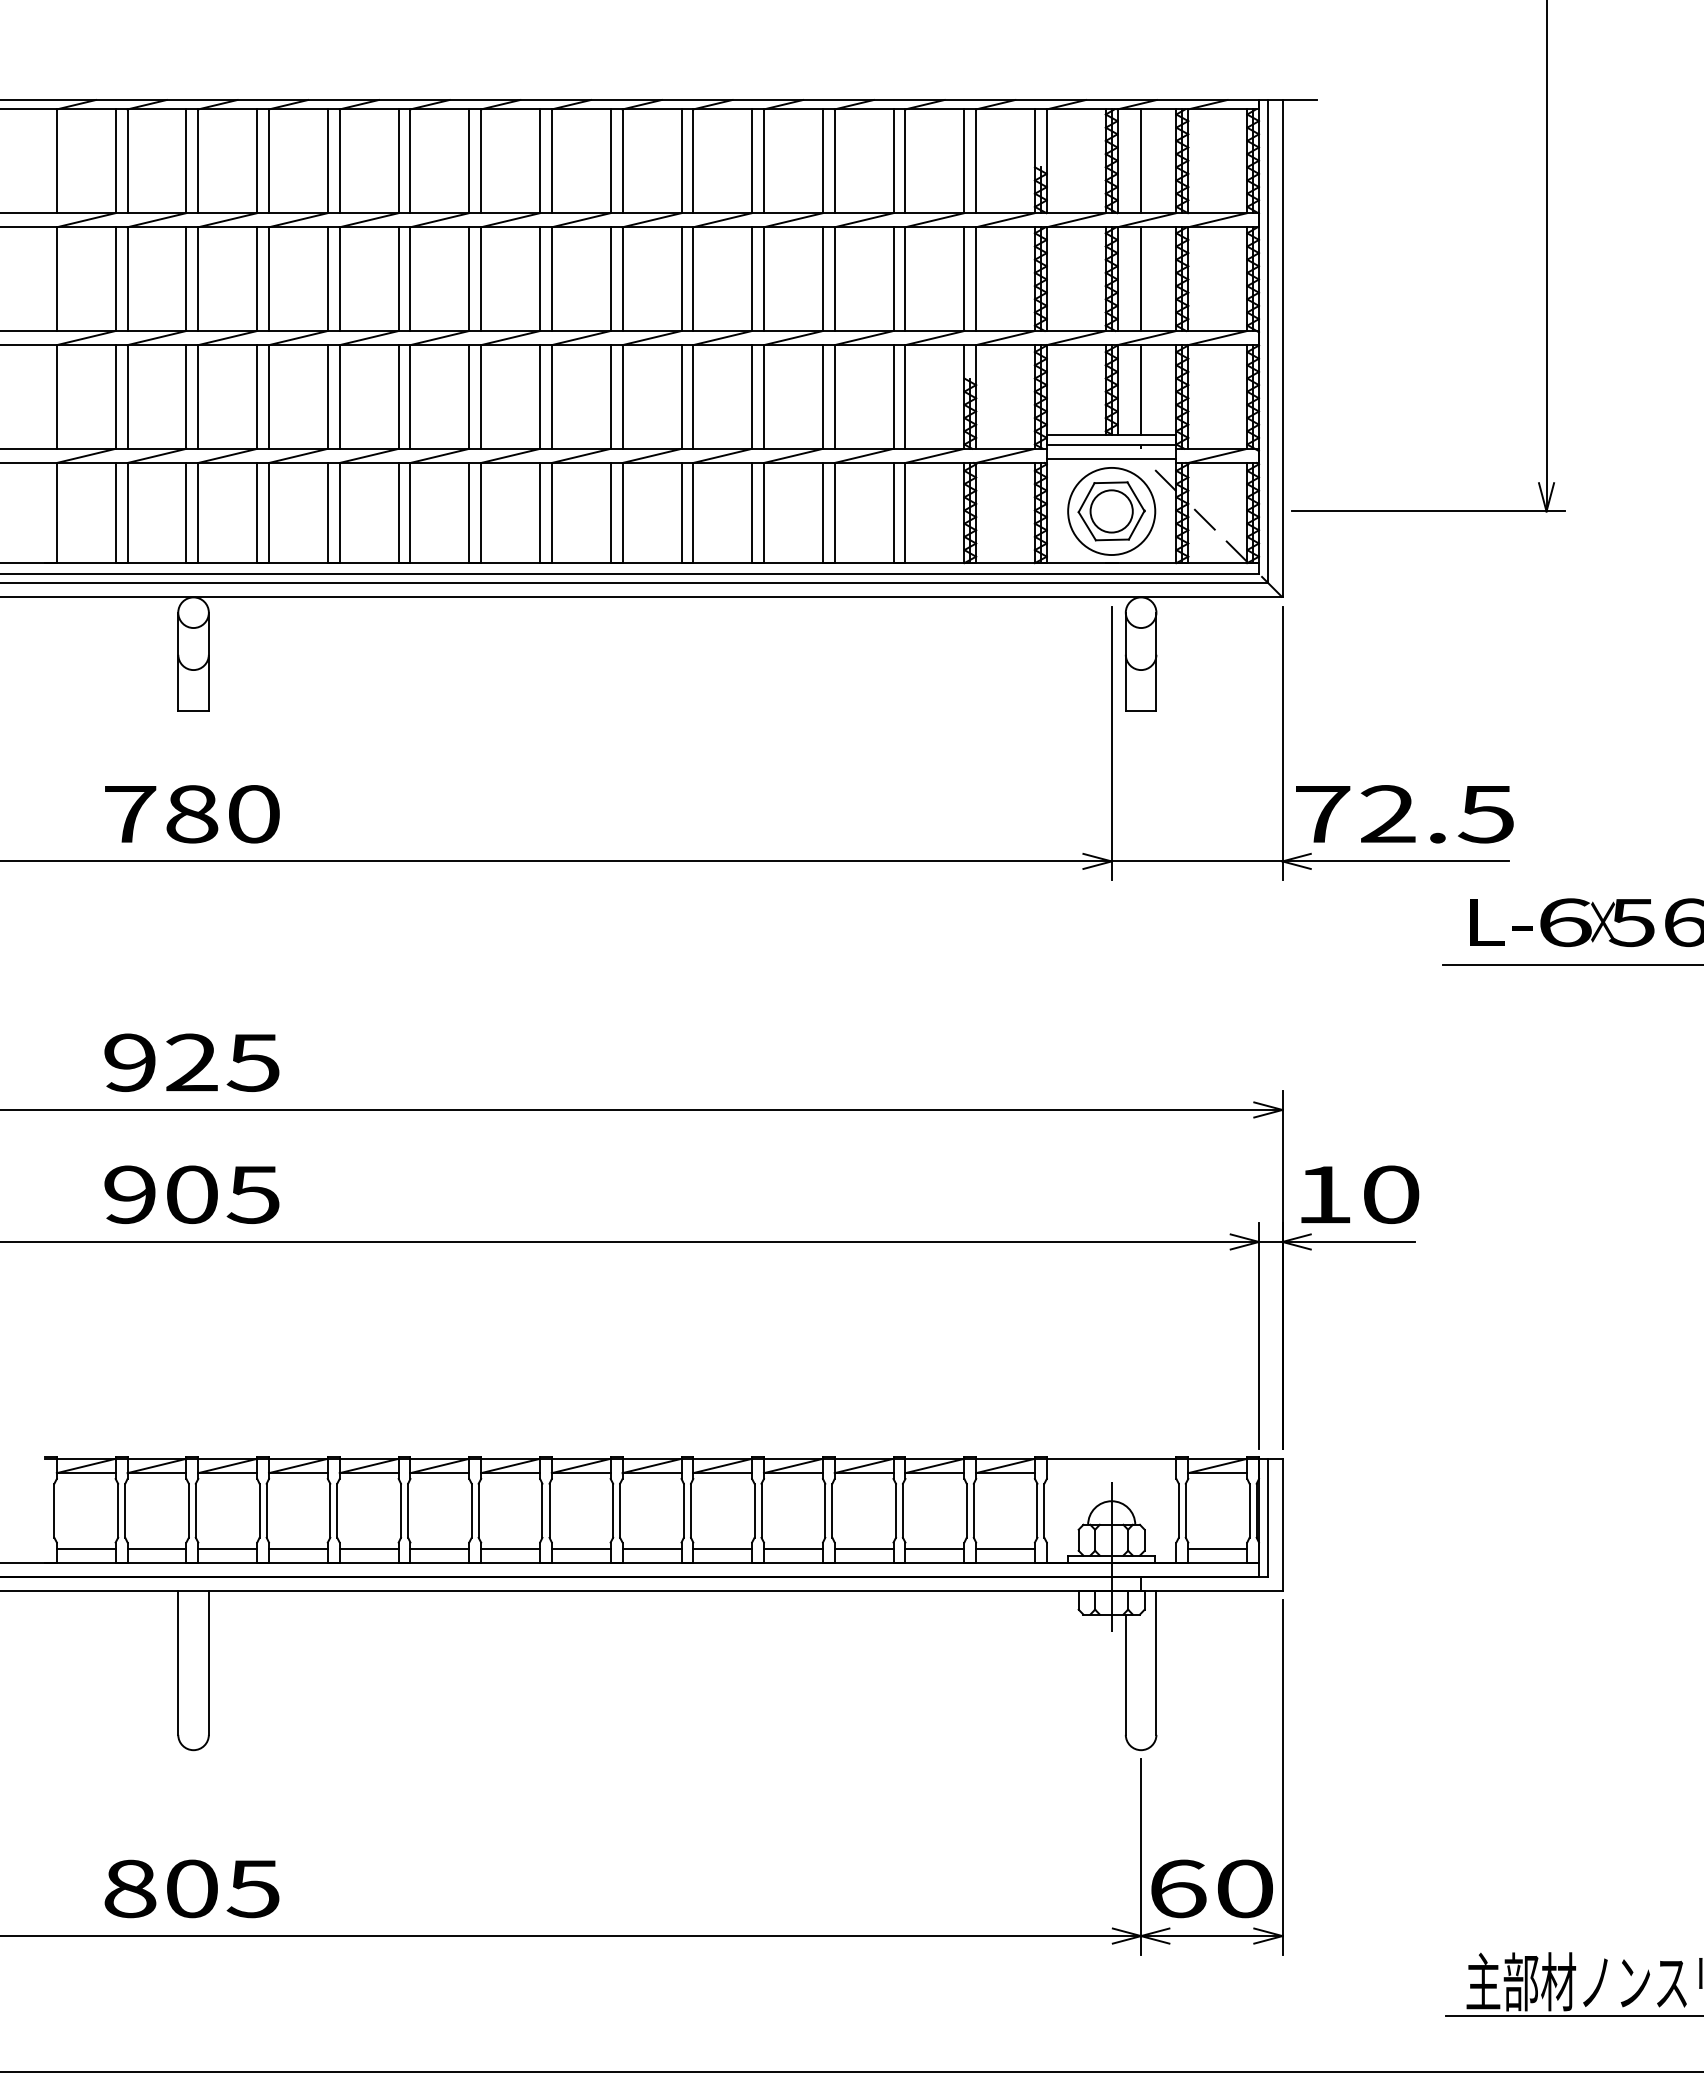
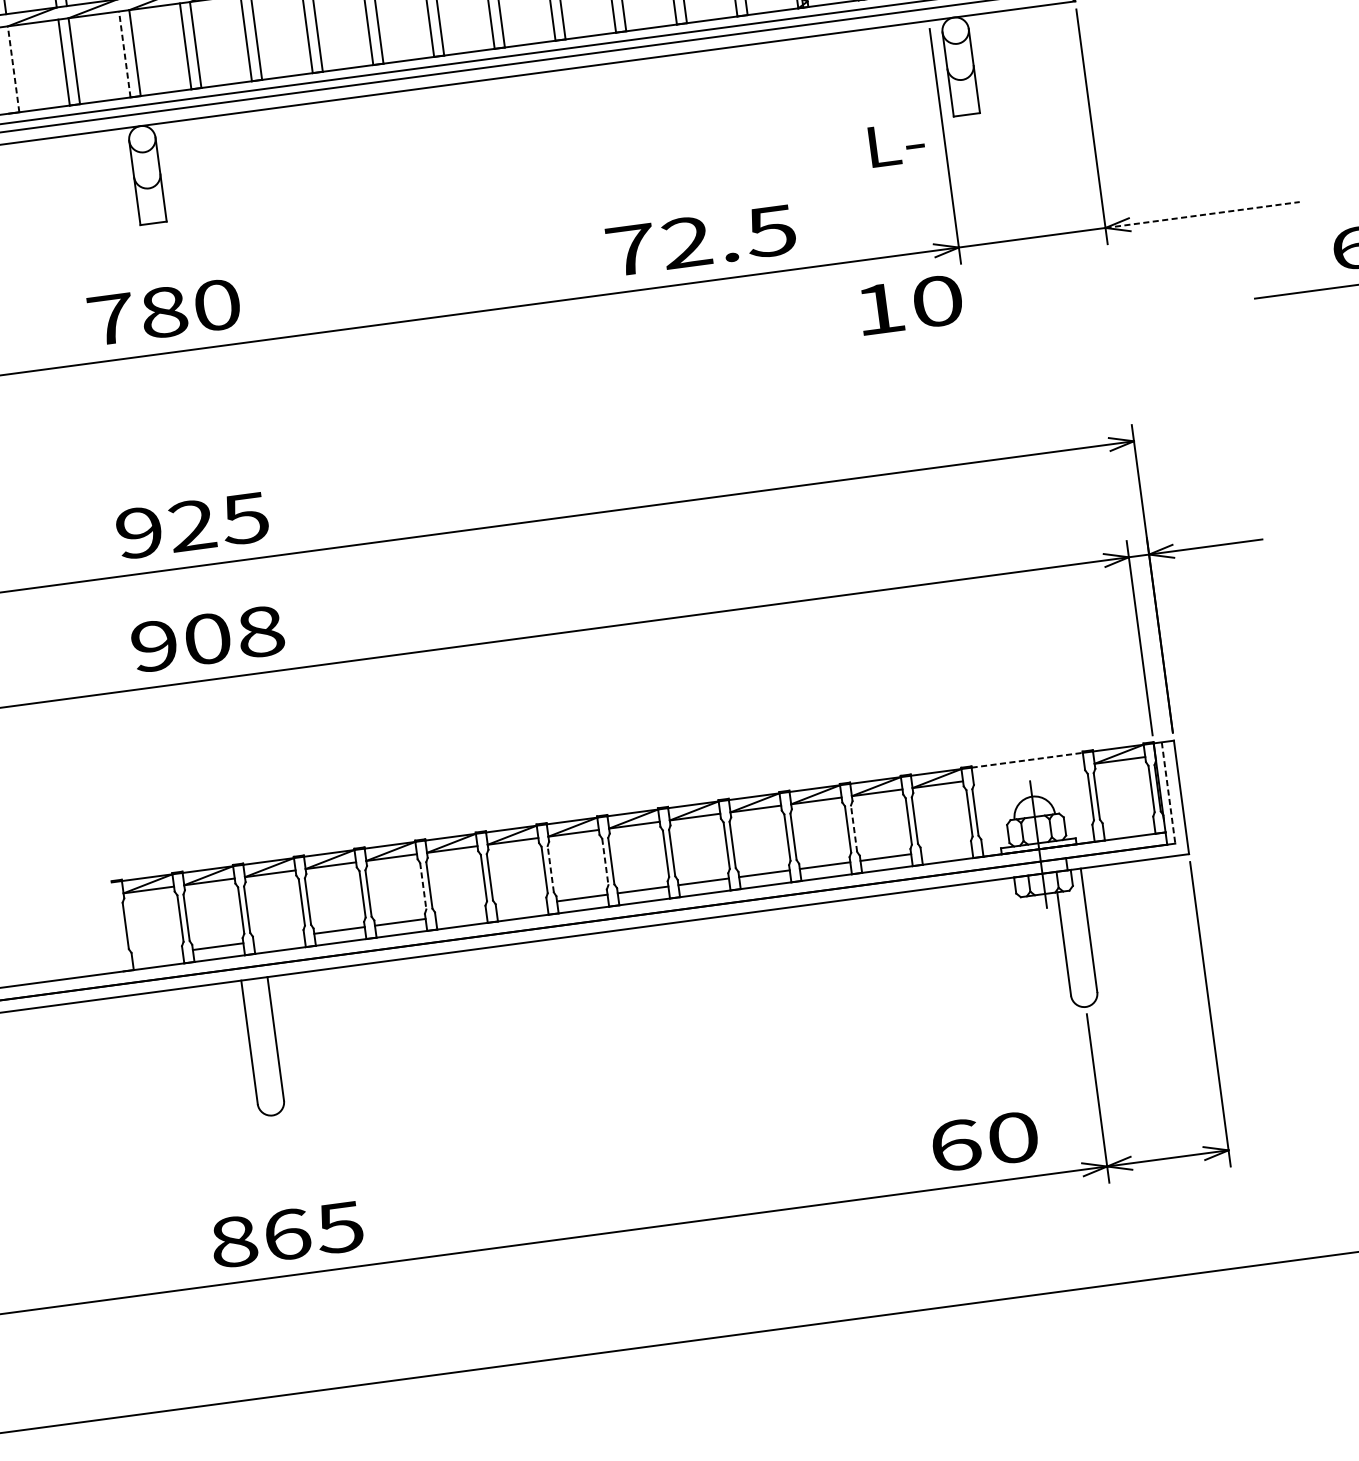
line: (56, 512) -> (13, 68), solid -> dashed
line: (186, 512) -> (124, 54), solid -> dashed
text: (1404, 814) -> (701, 240), moved
line: (1396, 861) -> (1203, 214), solid -> dashed
text: (1501, 922) -> (896, 144), moved
text: (253, 1194) -> (260, 631), 905 -> 908
text: (1360, 1194) -> (911, 304), moved
line: (1111, 1458) -> (1027, 760), solid -> dashed
line: (549, 1510) -> (550, 869), solid -> dashed
line: (902, 1510) -> (853, 828), solid -> dashed
line: (400, 1511) -> (422, 886), solid -> dashed
line: (613, 1511) -> (605, 862), solid -> dashed
line: (1268, 1518) -> (1168, 793), solid -> dashed
line: (85, 1548) -> (156, 954), removed
line: (227, 1548) -> (278, 938), removed
line: (439, 1548) -> (460, 914), removed
line: (510, 1548) -> (521, 906), removed
line: (1005, 1548) -> (946, 849), removed
line: (1217, 1548) -> (1128, 825), removed
text: (192, 1888) -> (287, 1234), 805 -> 865
text: (1211, 1888) -> (984, 1141), moved

